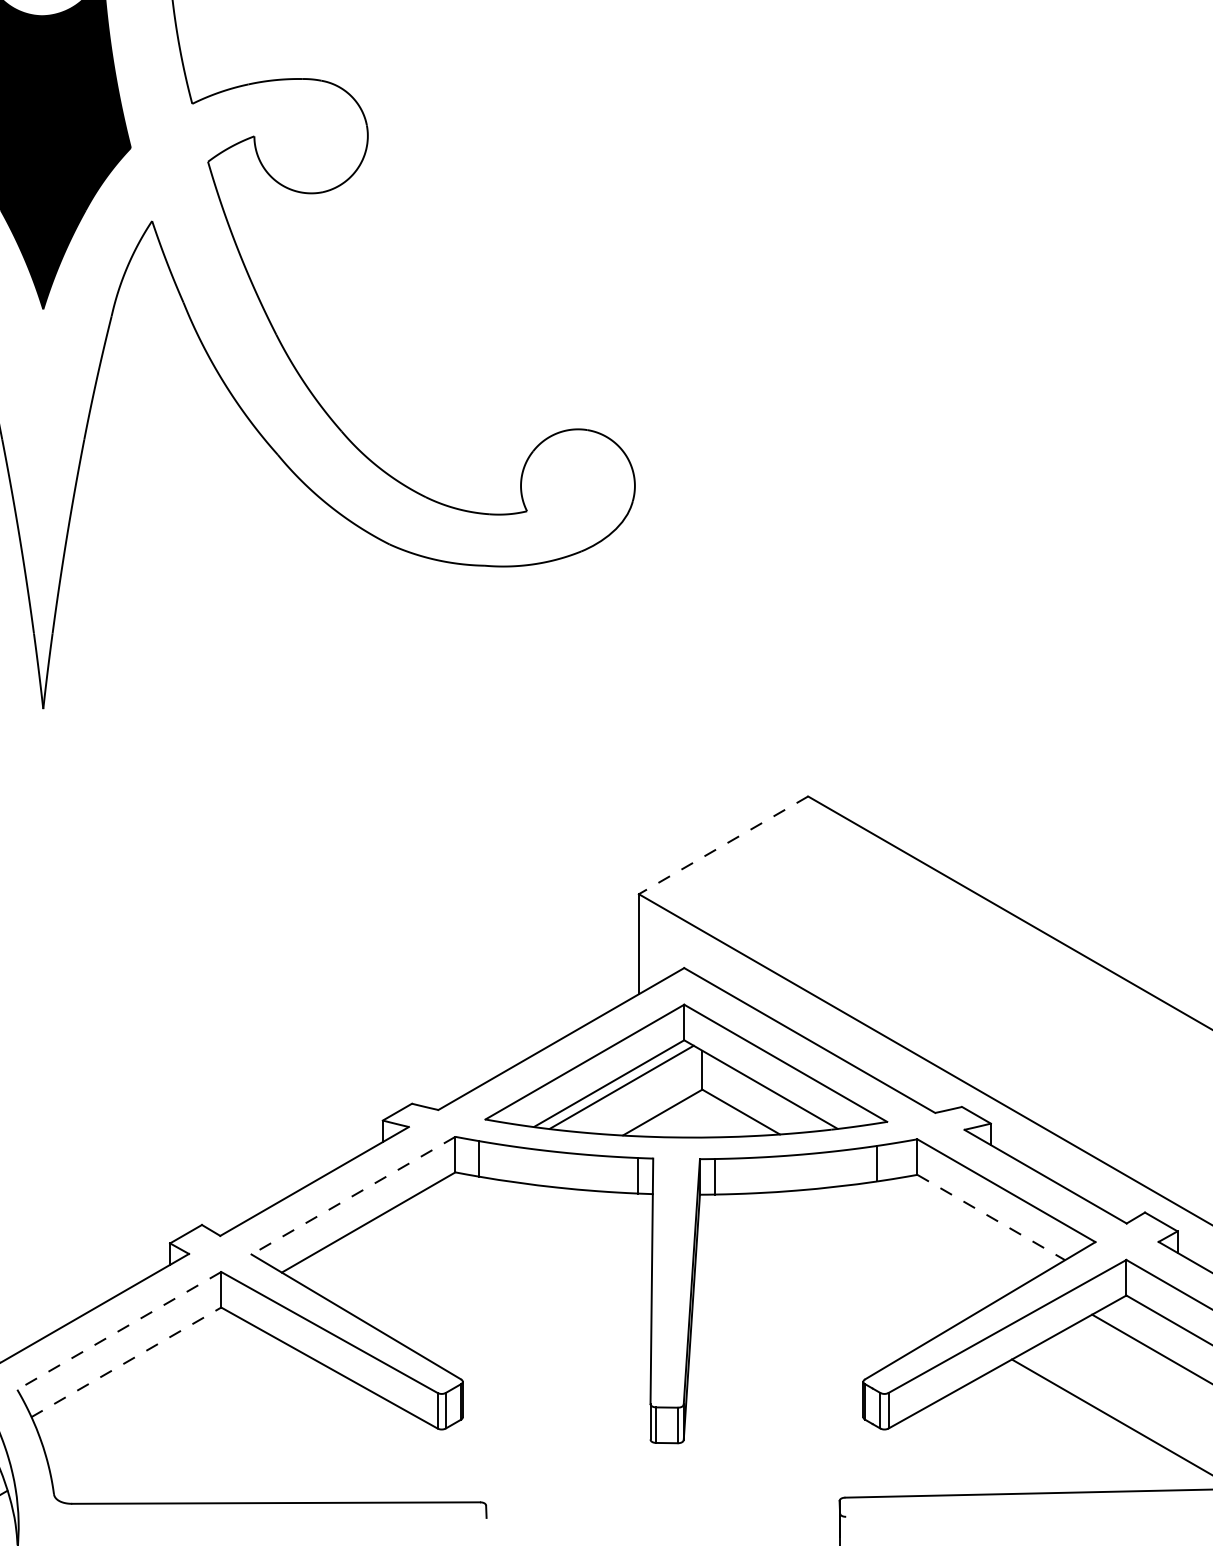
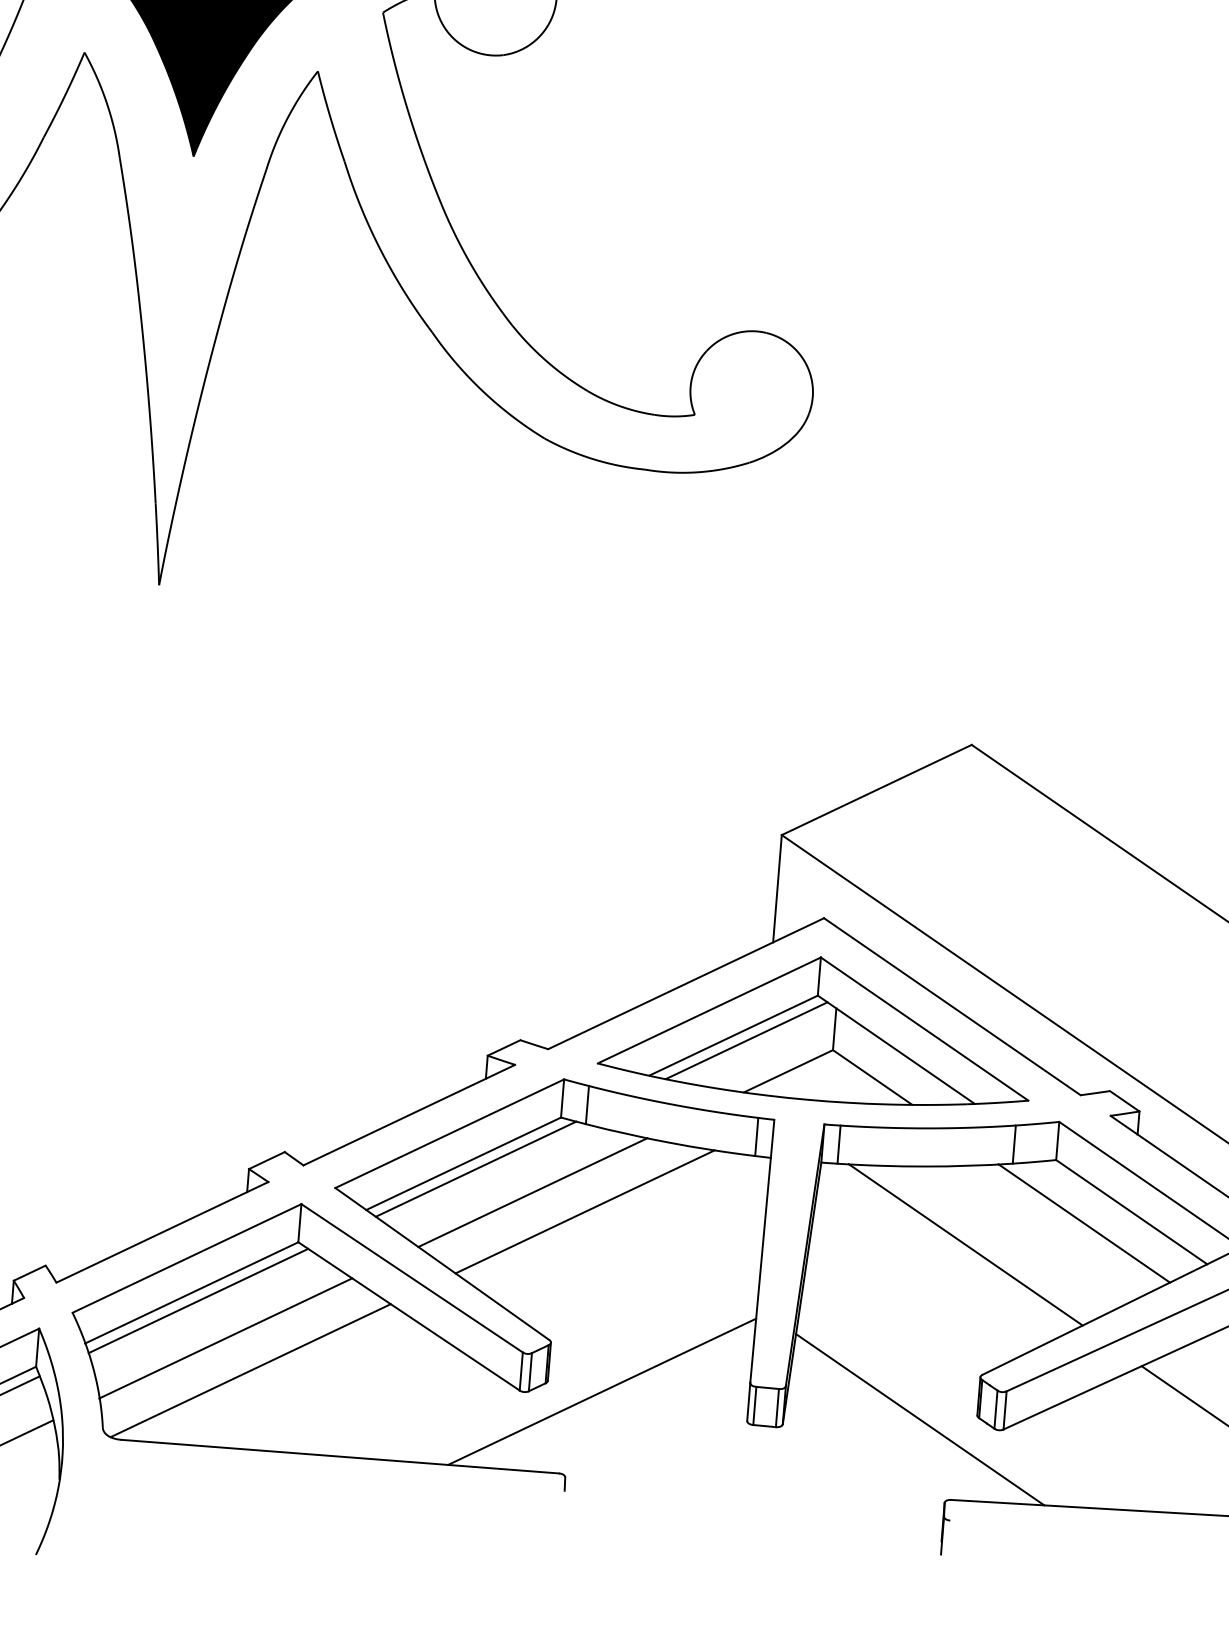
line: (723, 845) -> (876, 790), dashed -> solid
line: (353, 1195) -> (449, 1133), dashed -> solid
line: (991, 1217) -> (1131, 1212), dashed -> solid
line: (380, 1226) -> (476, 1169), added
line: (947, 1231) -> (1083, 1223), added
line: (434, 1243) -> (532, 1191), added
line: (484, 1257) -> (584, 1211), added
line: (839, 1260) -> (965, 1245), added
line: (119, 1330) -> (187, 1258), dashed -> solid
line: (126, 1362) -> (191, 1293), dashed -> solid
line: (132, 1368) -> (197, 1299), added
line: (160, 1401) -> (225, 1337), added
line: (513, 1423) -> (601, 1391), added
line: (810, 1425) -> (919, 1419), added
line: (186, 1430) -> (250, 1371), added

